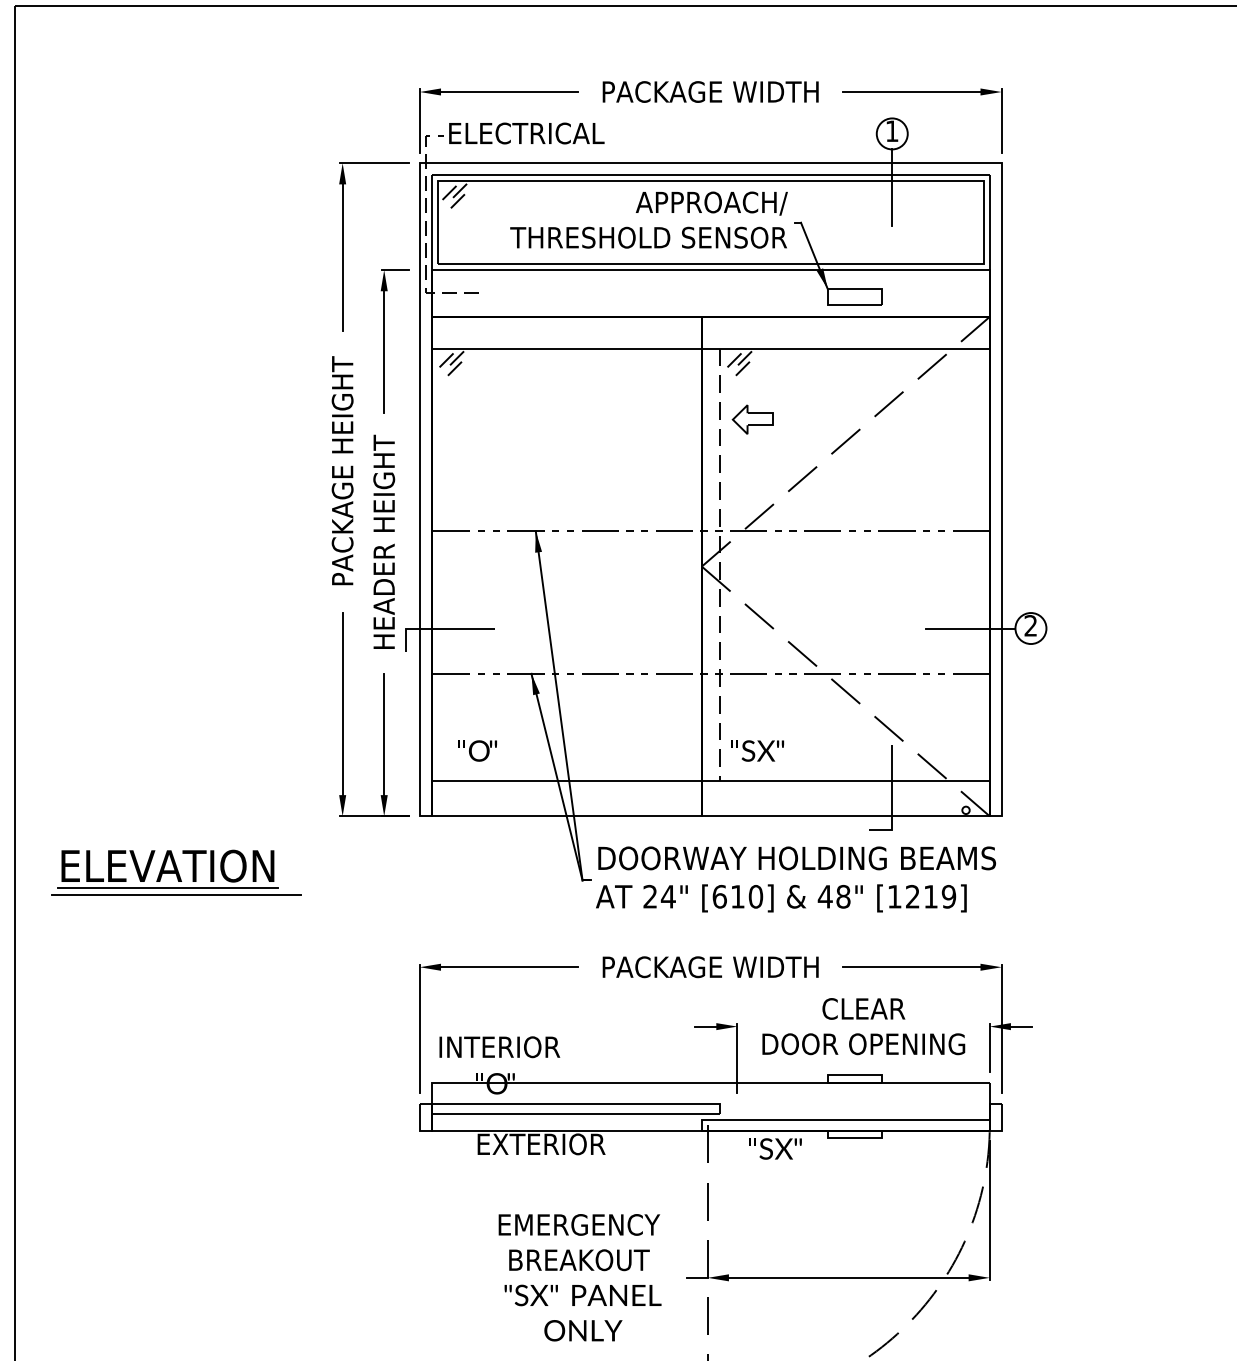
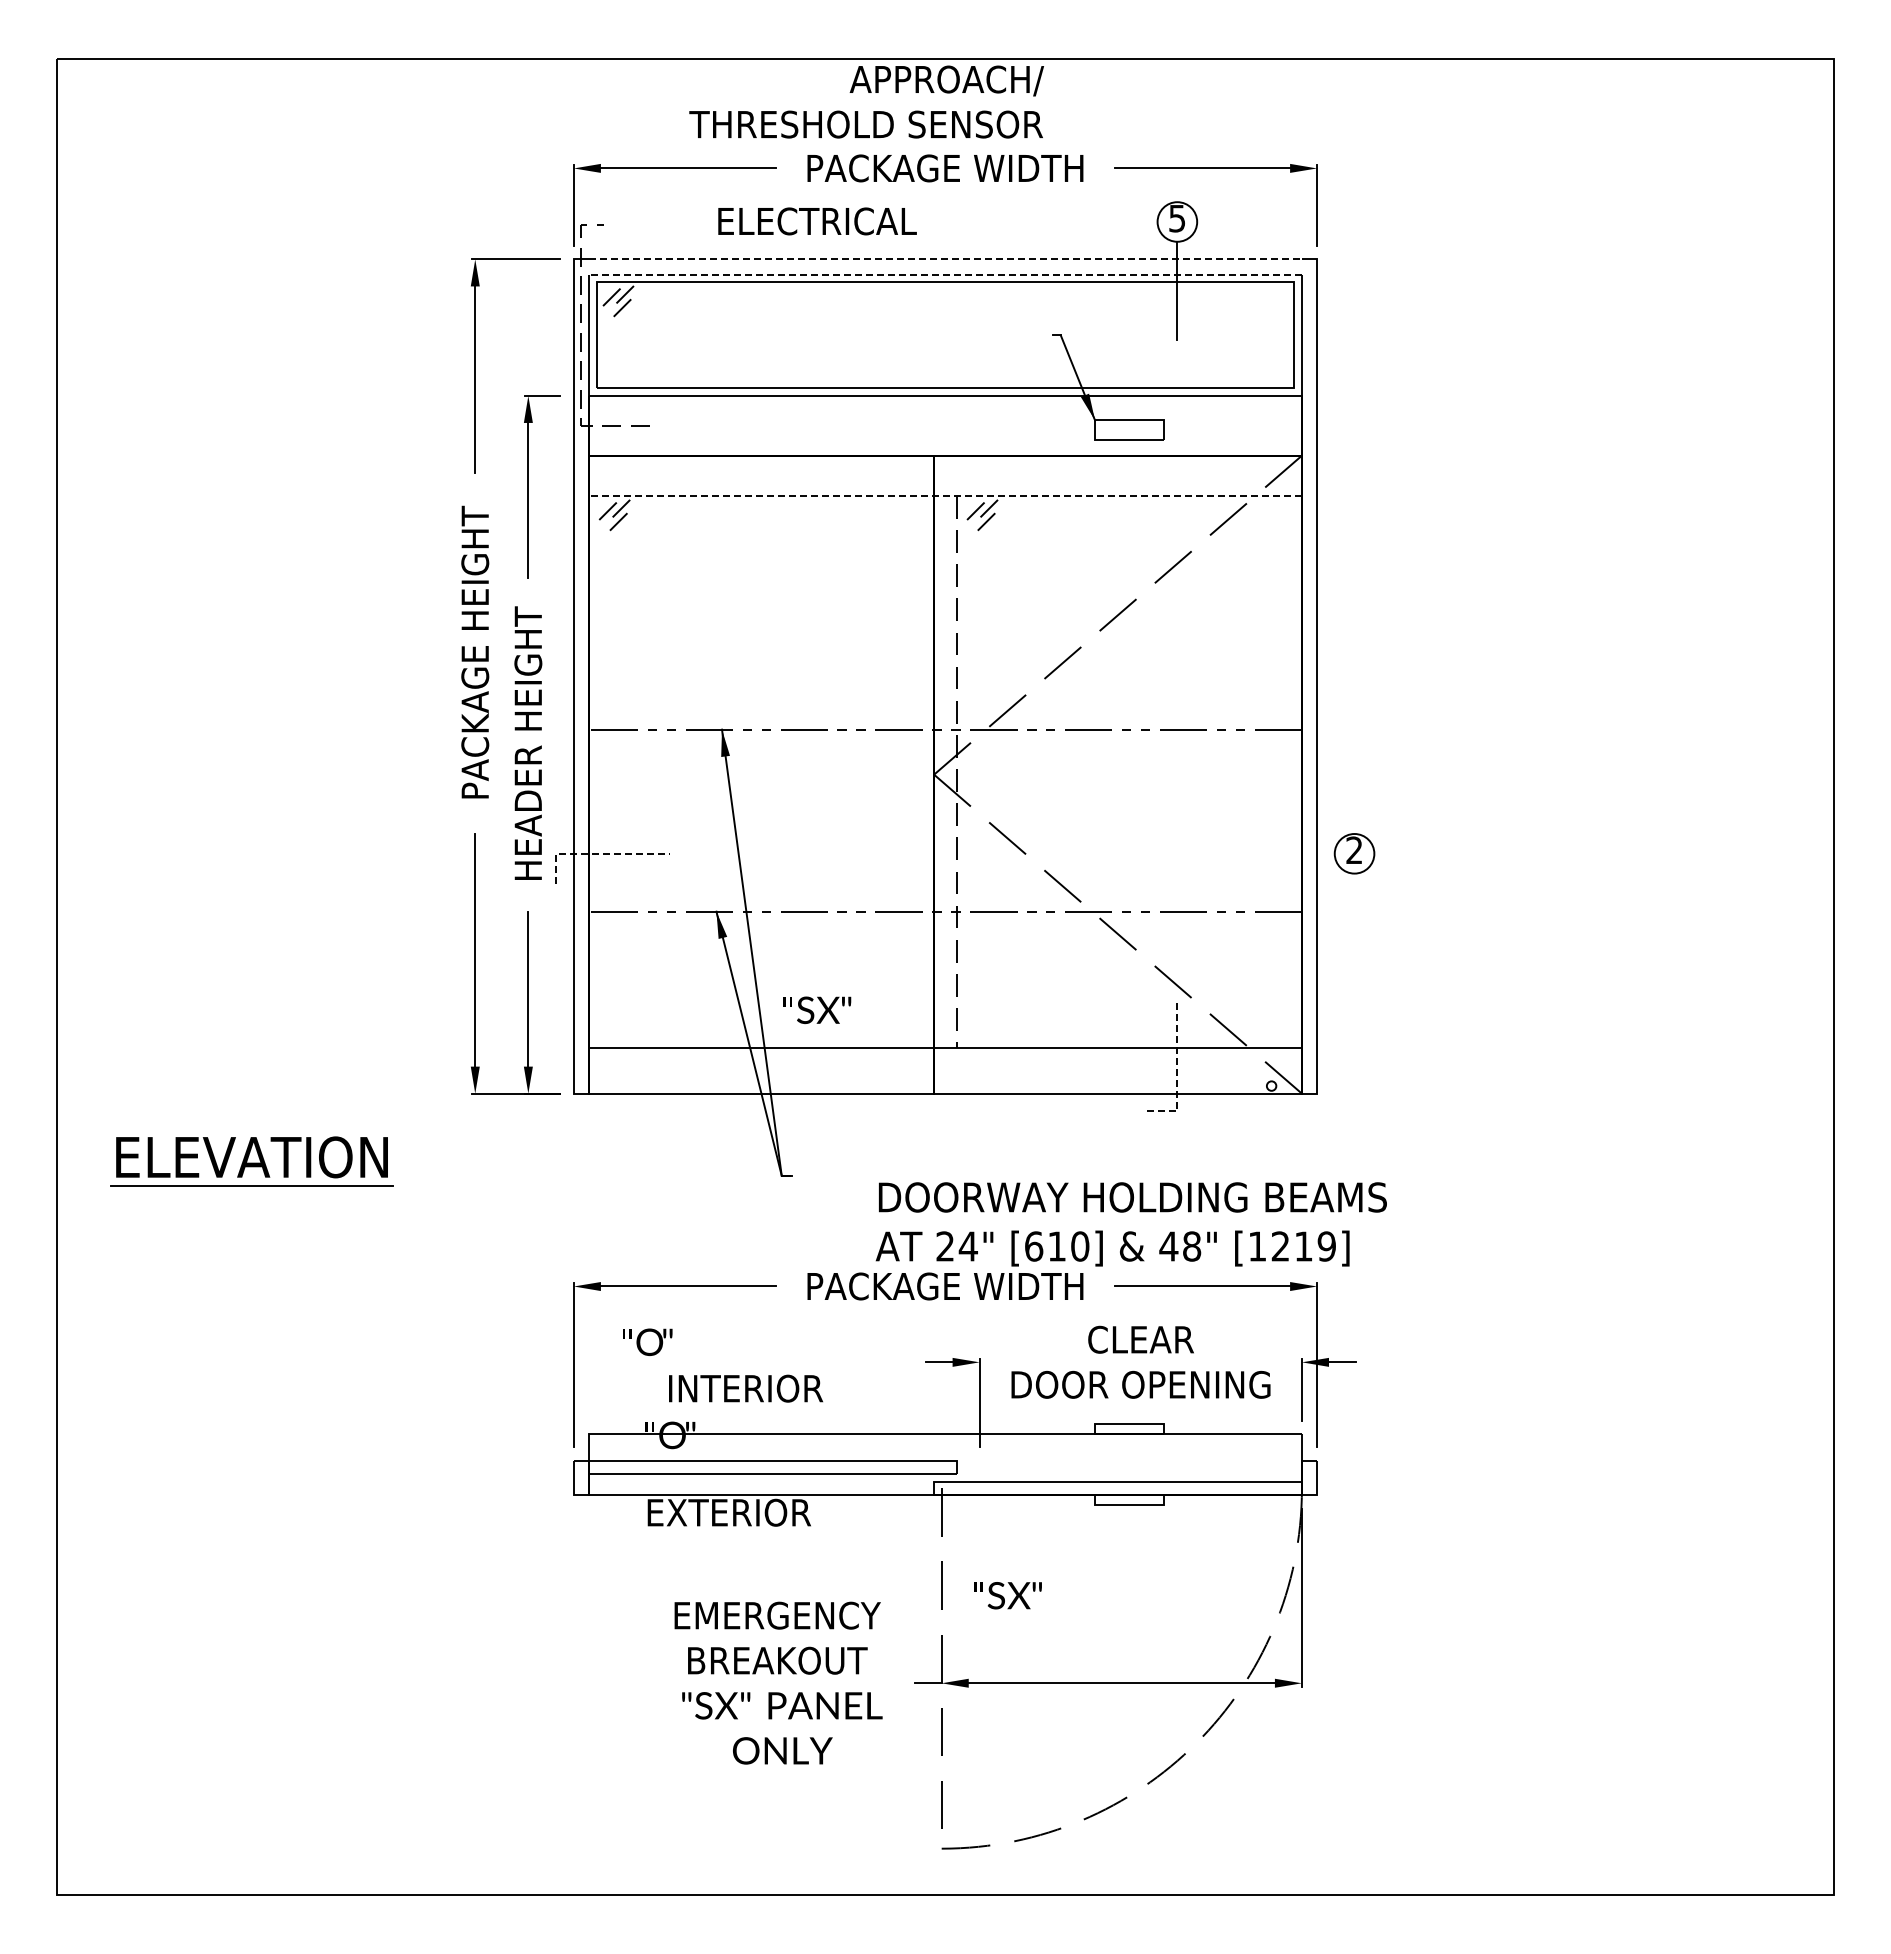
text: (891, 131) -> (1176, 218), 1 -> 5
text: (526, 133) -> (817, 221), moved
line: (710, 163) -> (945, 259), solid -> dashed
line: (710, 175) -> (945, 274), solid -> dashed
text: (648, 219) -> (866, 101), moved
line: (710, 348) -> (945, 496), solid -> dashed
part: (752, 419) -> (998, 586), removed
line: (438, 628) -> (597, 853), solid -> dashed
line: (970, 628) -> (1277, 853), removed
text: (477, 750) -> (647, 1341), moved
text: (757, 751) -> (817, 1010), moved
line: (892, 799) -> (1177, 1072), solid -> dashed
text: (795, 879) -> (1130, 1224), moved
line: (176, 894) -> (262, 1193), removed
text: (500, 1047) -> (746, 1388), moved
text: (774, 1148) -> (1007, 1595), moved

